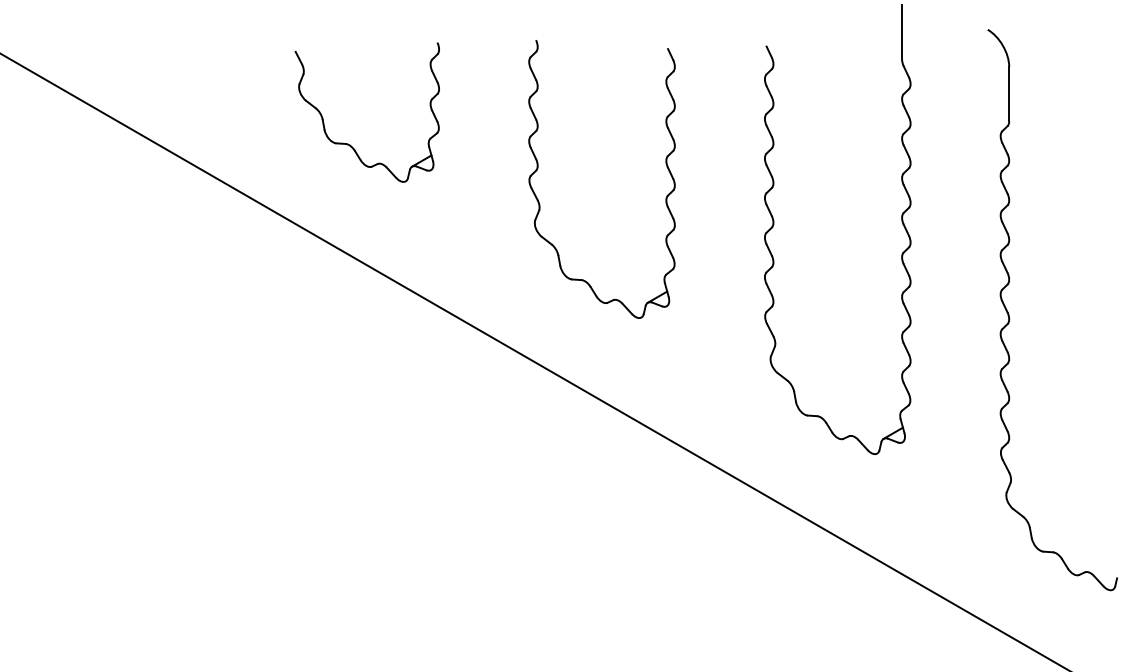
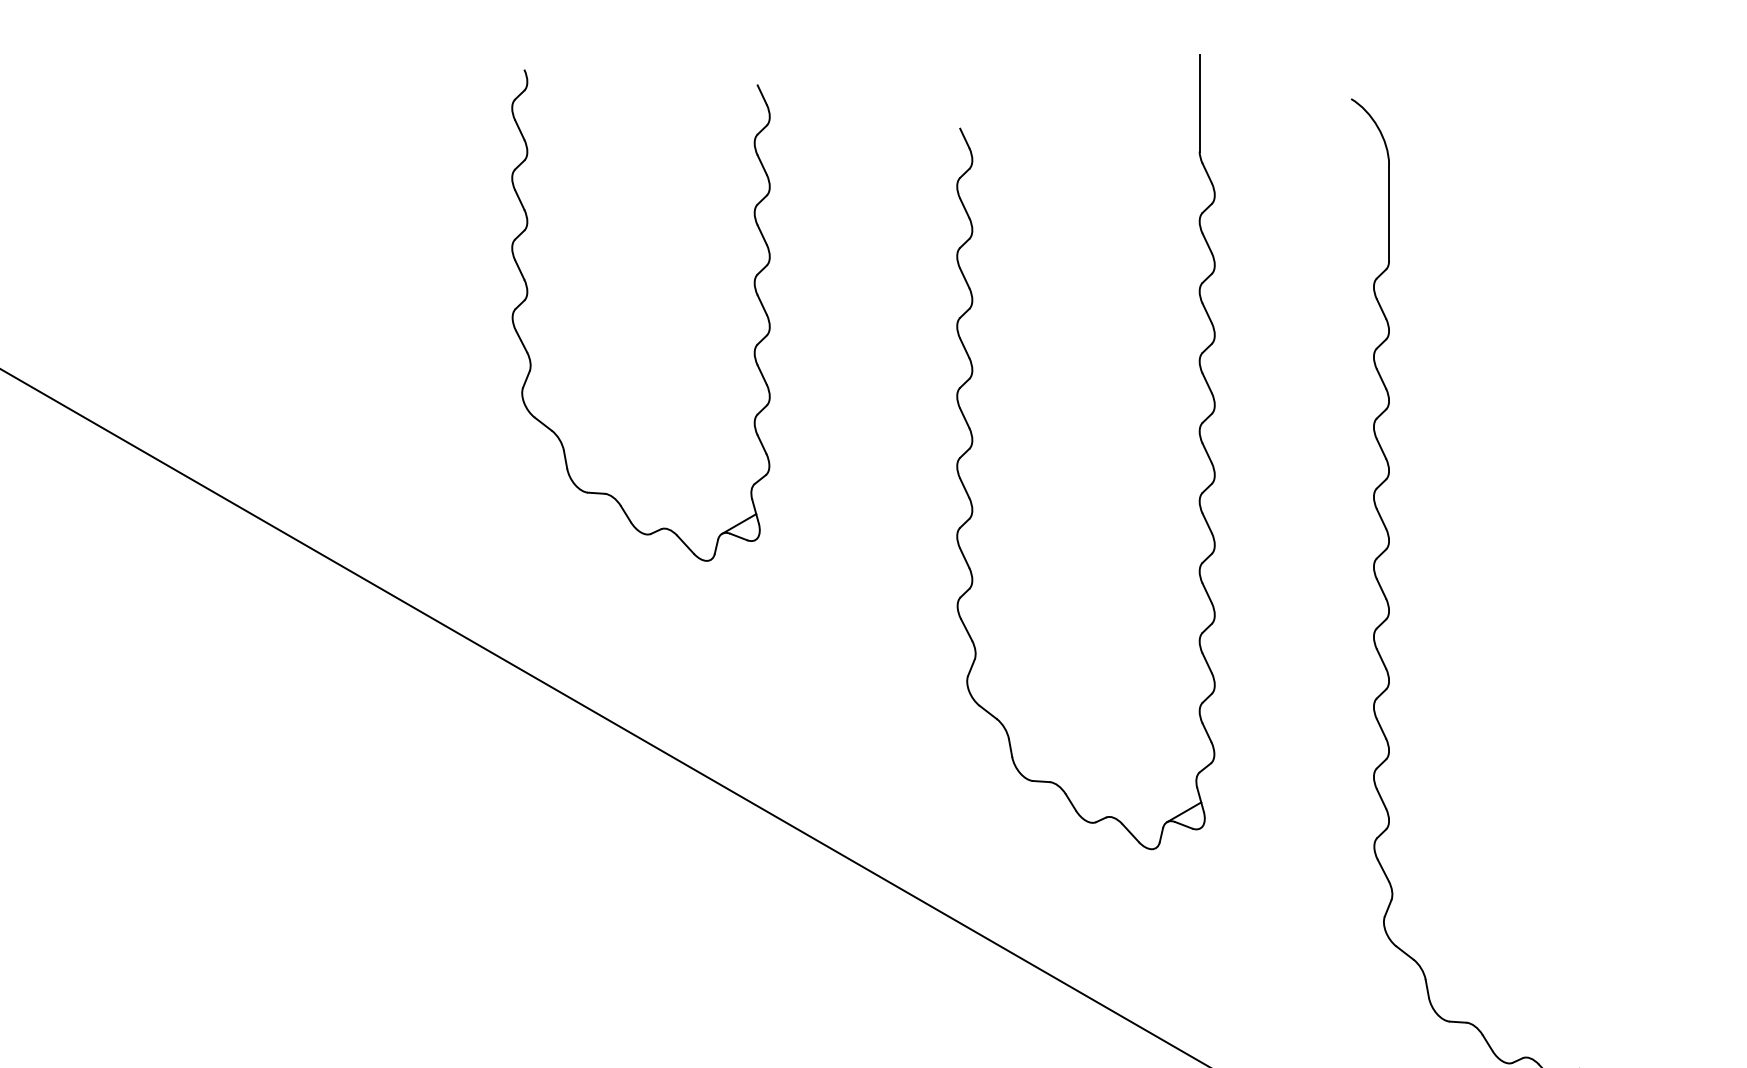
part: (350, 144) -> (224, 301), removed
part: (538, 168) -> (528, 296), moved

